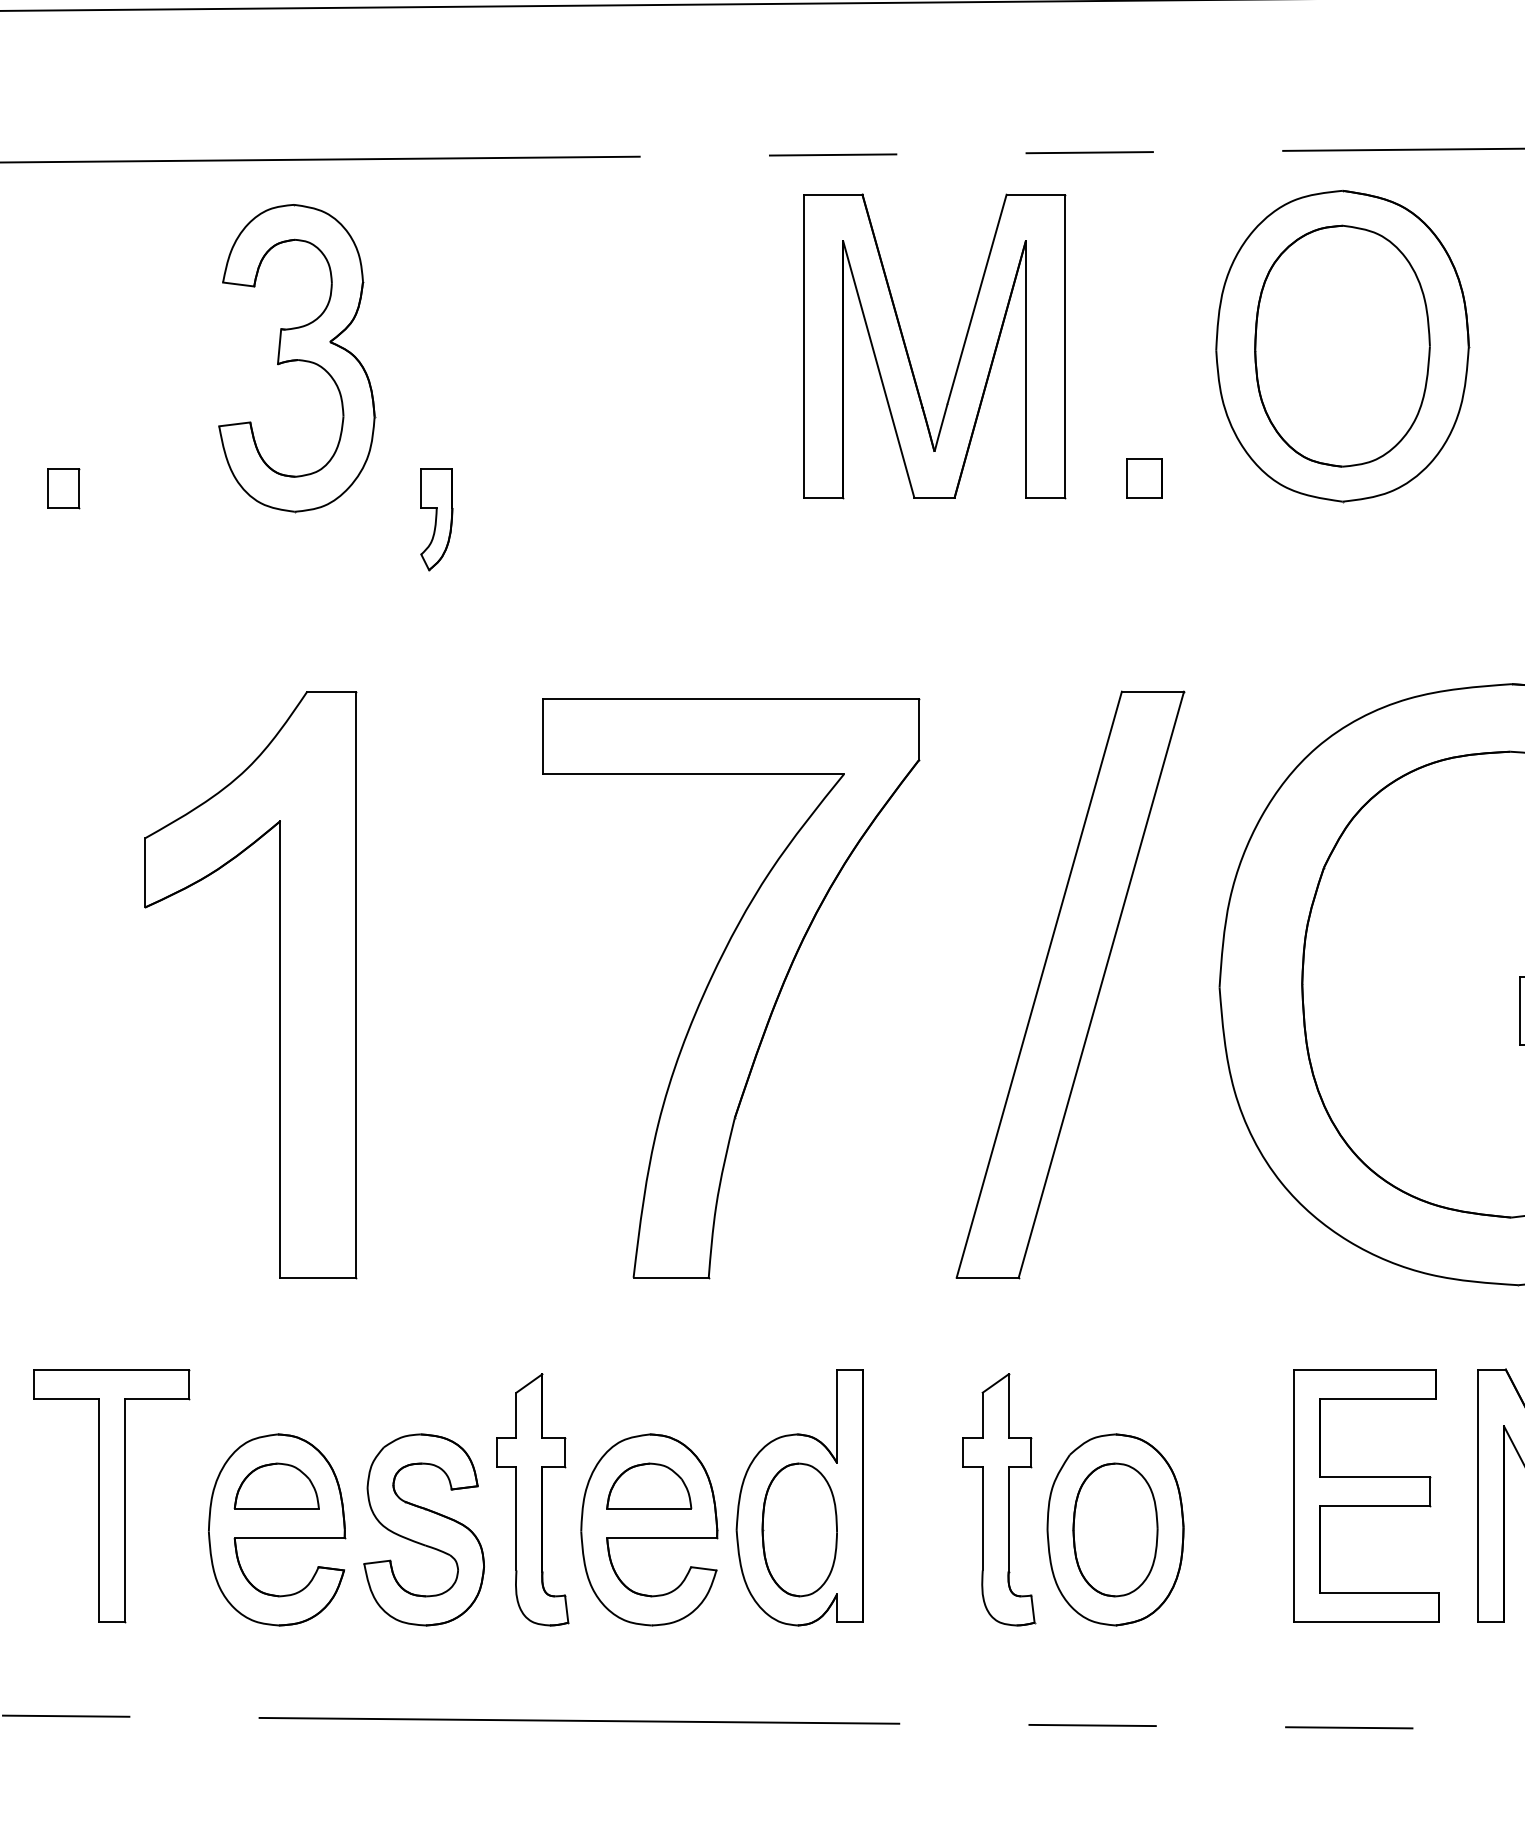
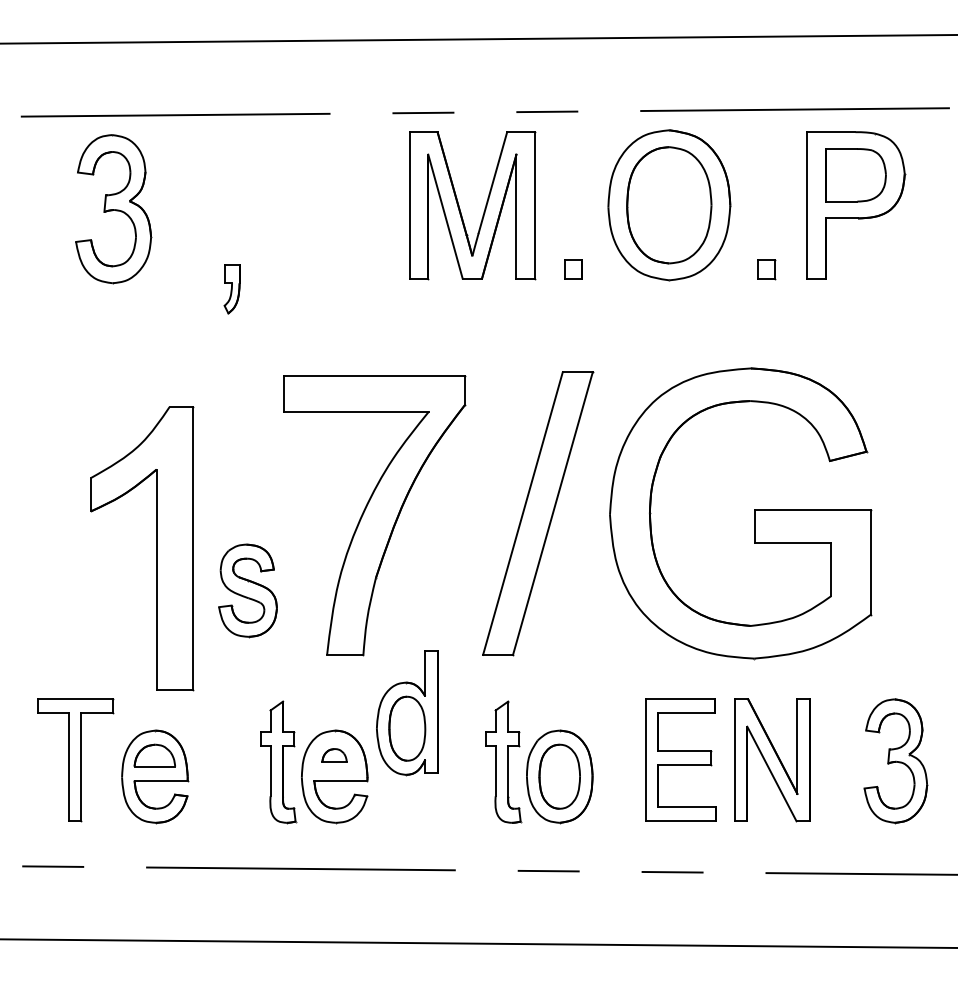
part: (296, 359) -> (113, 209), moved
part: (64, 489) -> (52, 274), removed
part: (280, 984) -> (156, 548), moved
part: (648, 1485) -> (334, 755), size x0.6
part: (800, 1498) -> (407, 713), moved
part: (423, 1529) -> (247, 590), moved

